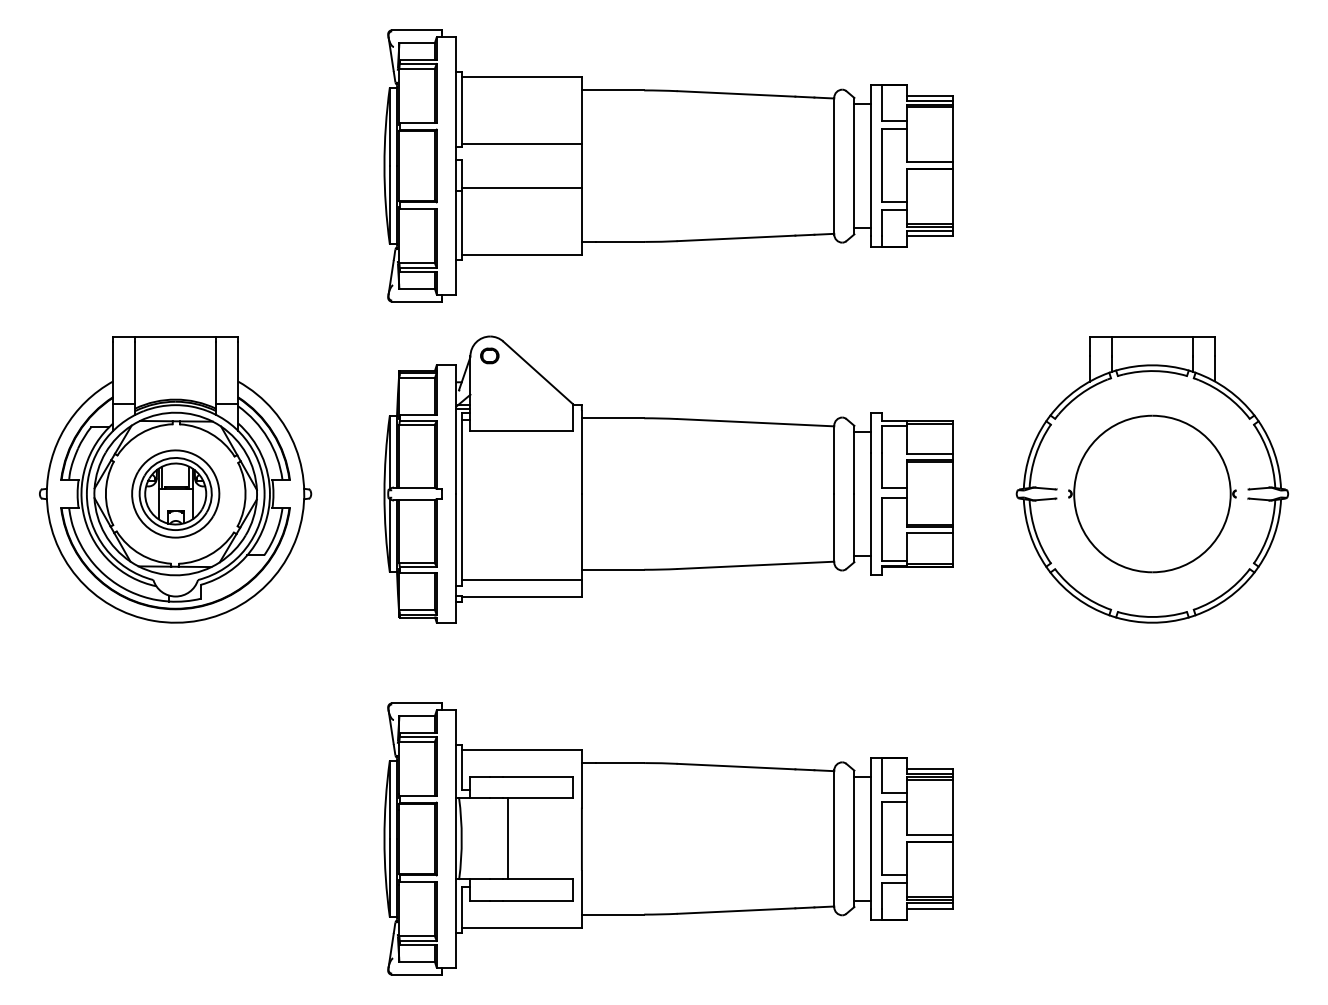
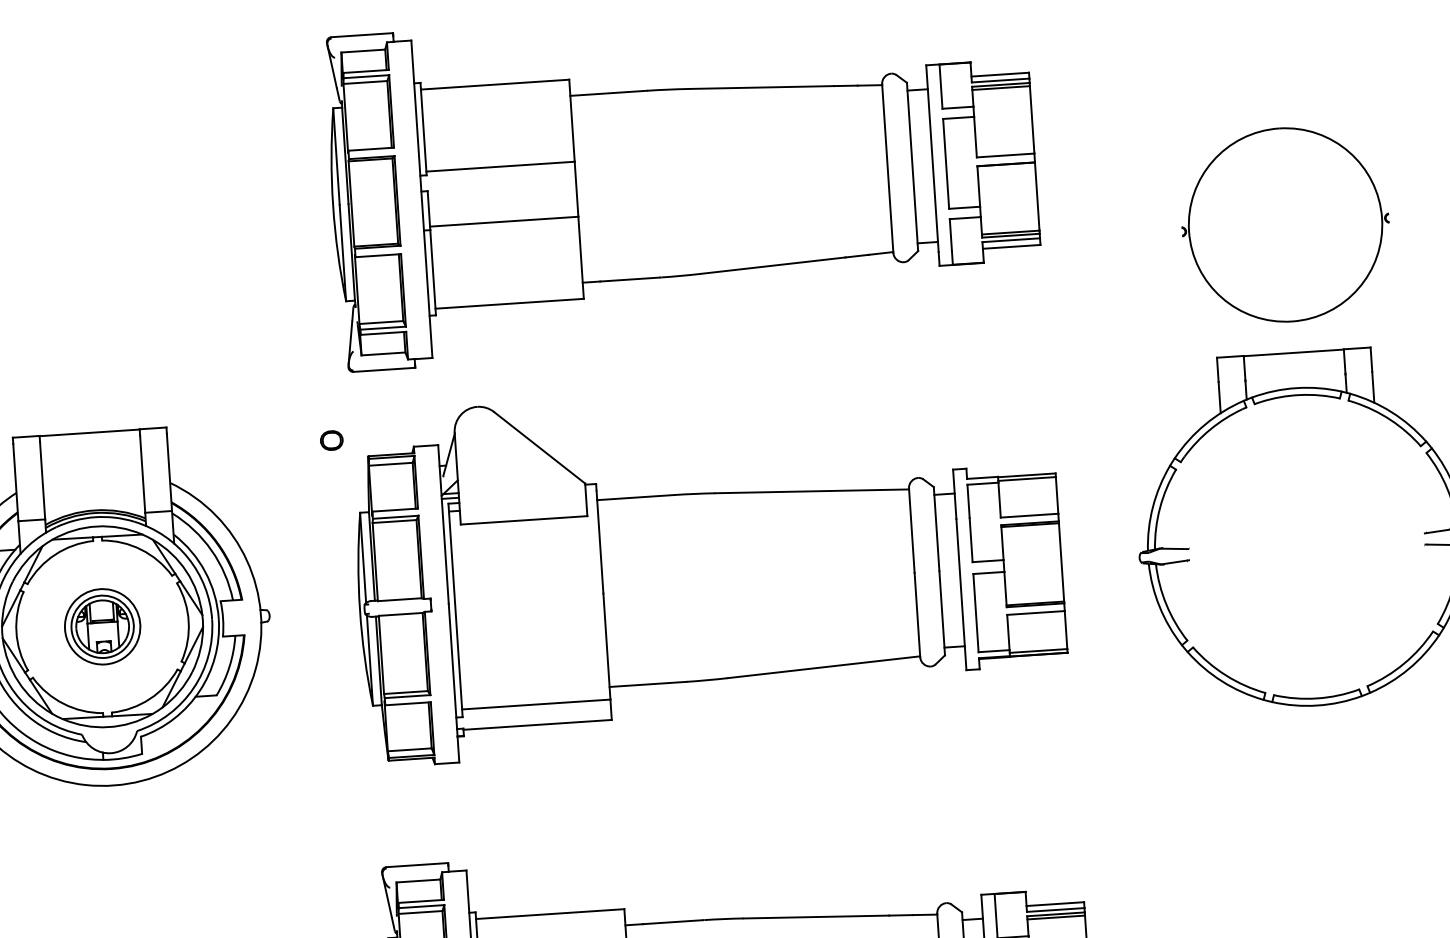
part: (489, 355) -> (331, 440), moved
part: (175, 493) -> (102, 626), size x0.7
part: (1152, 493) -> (1285, 224), moved

